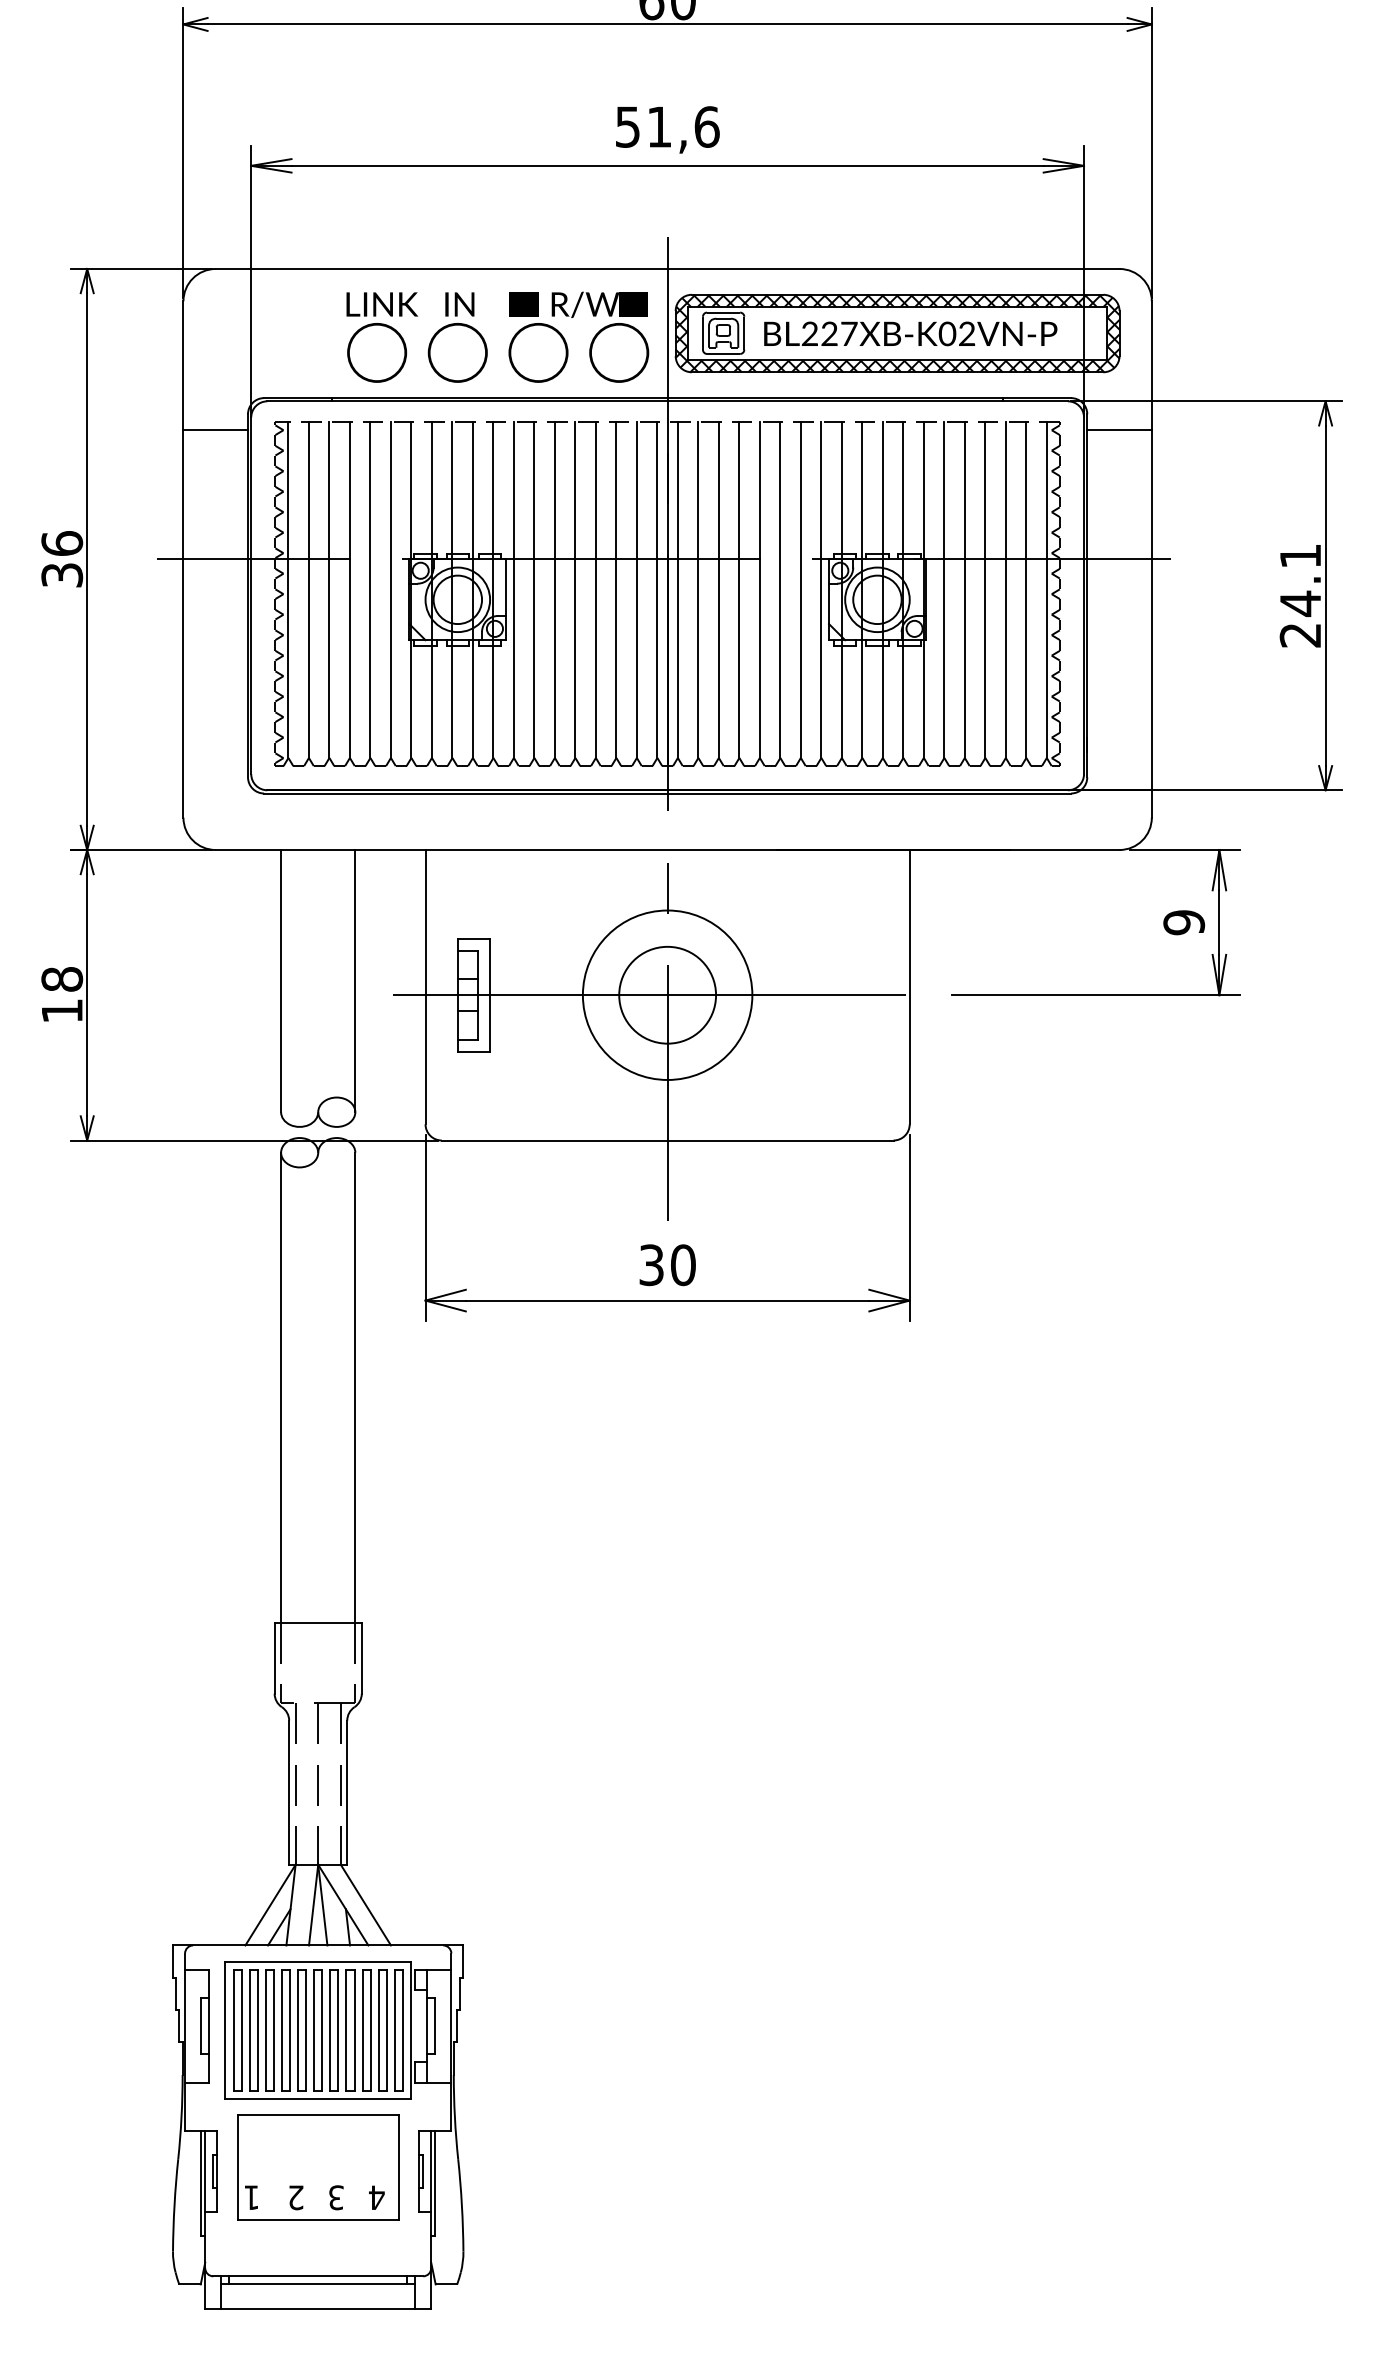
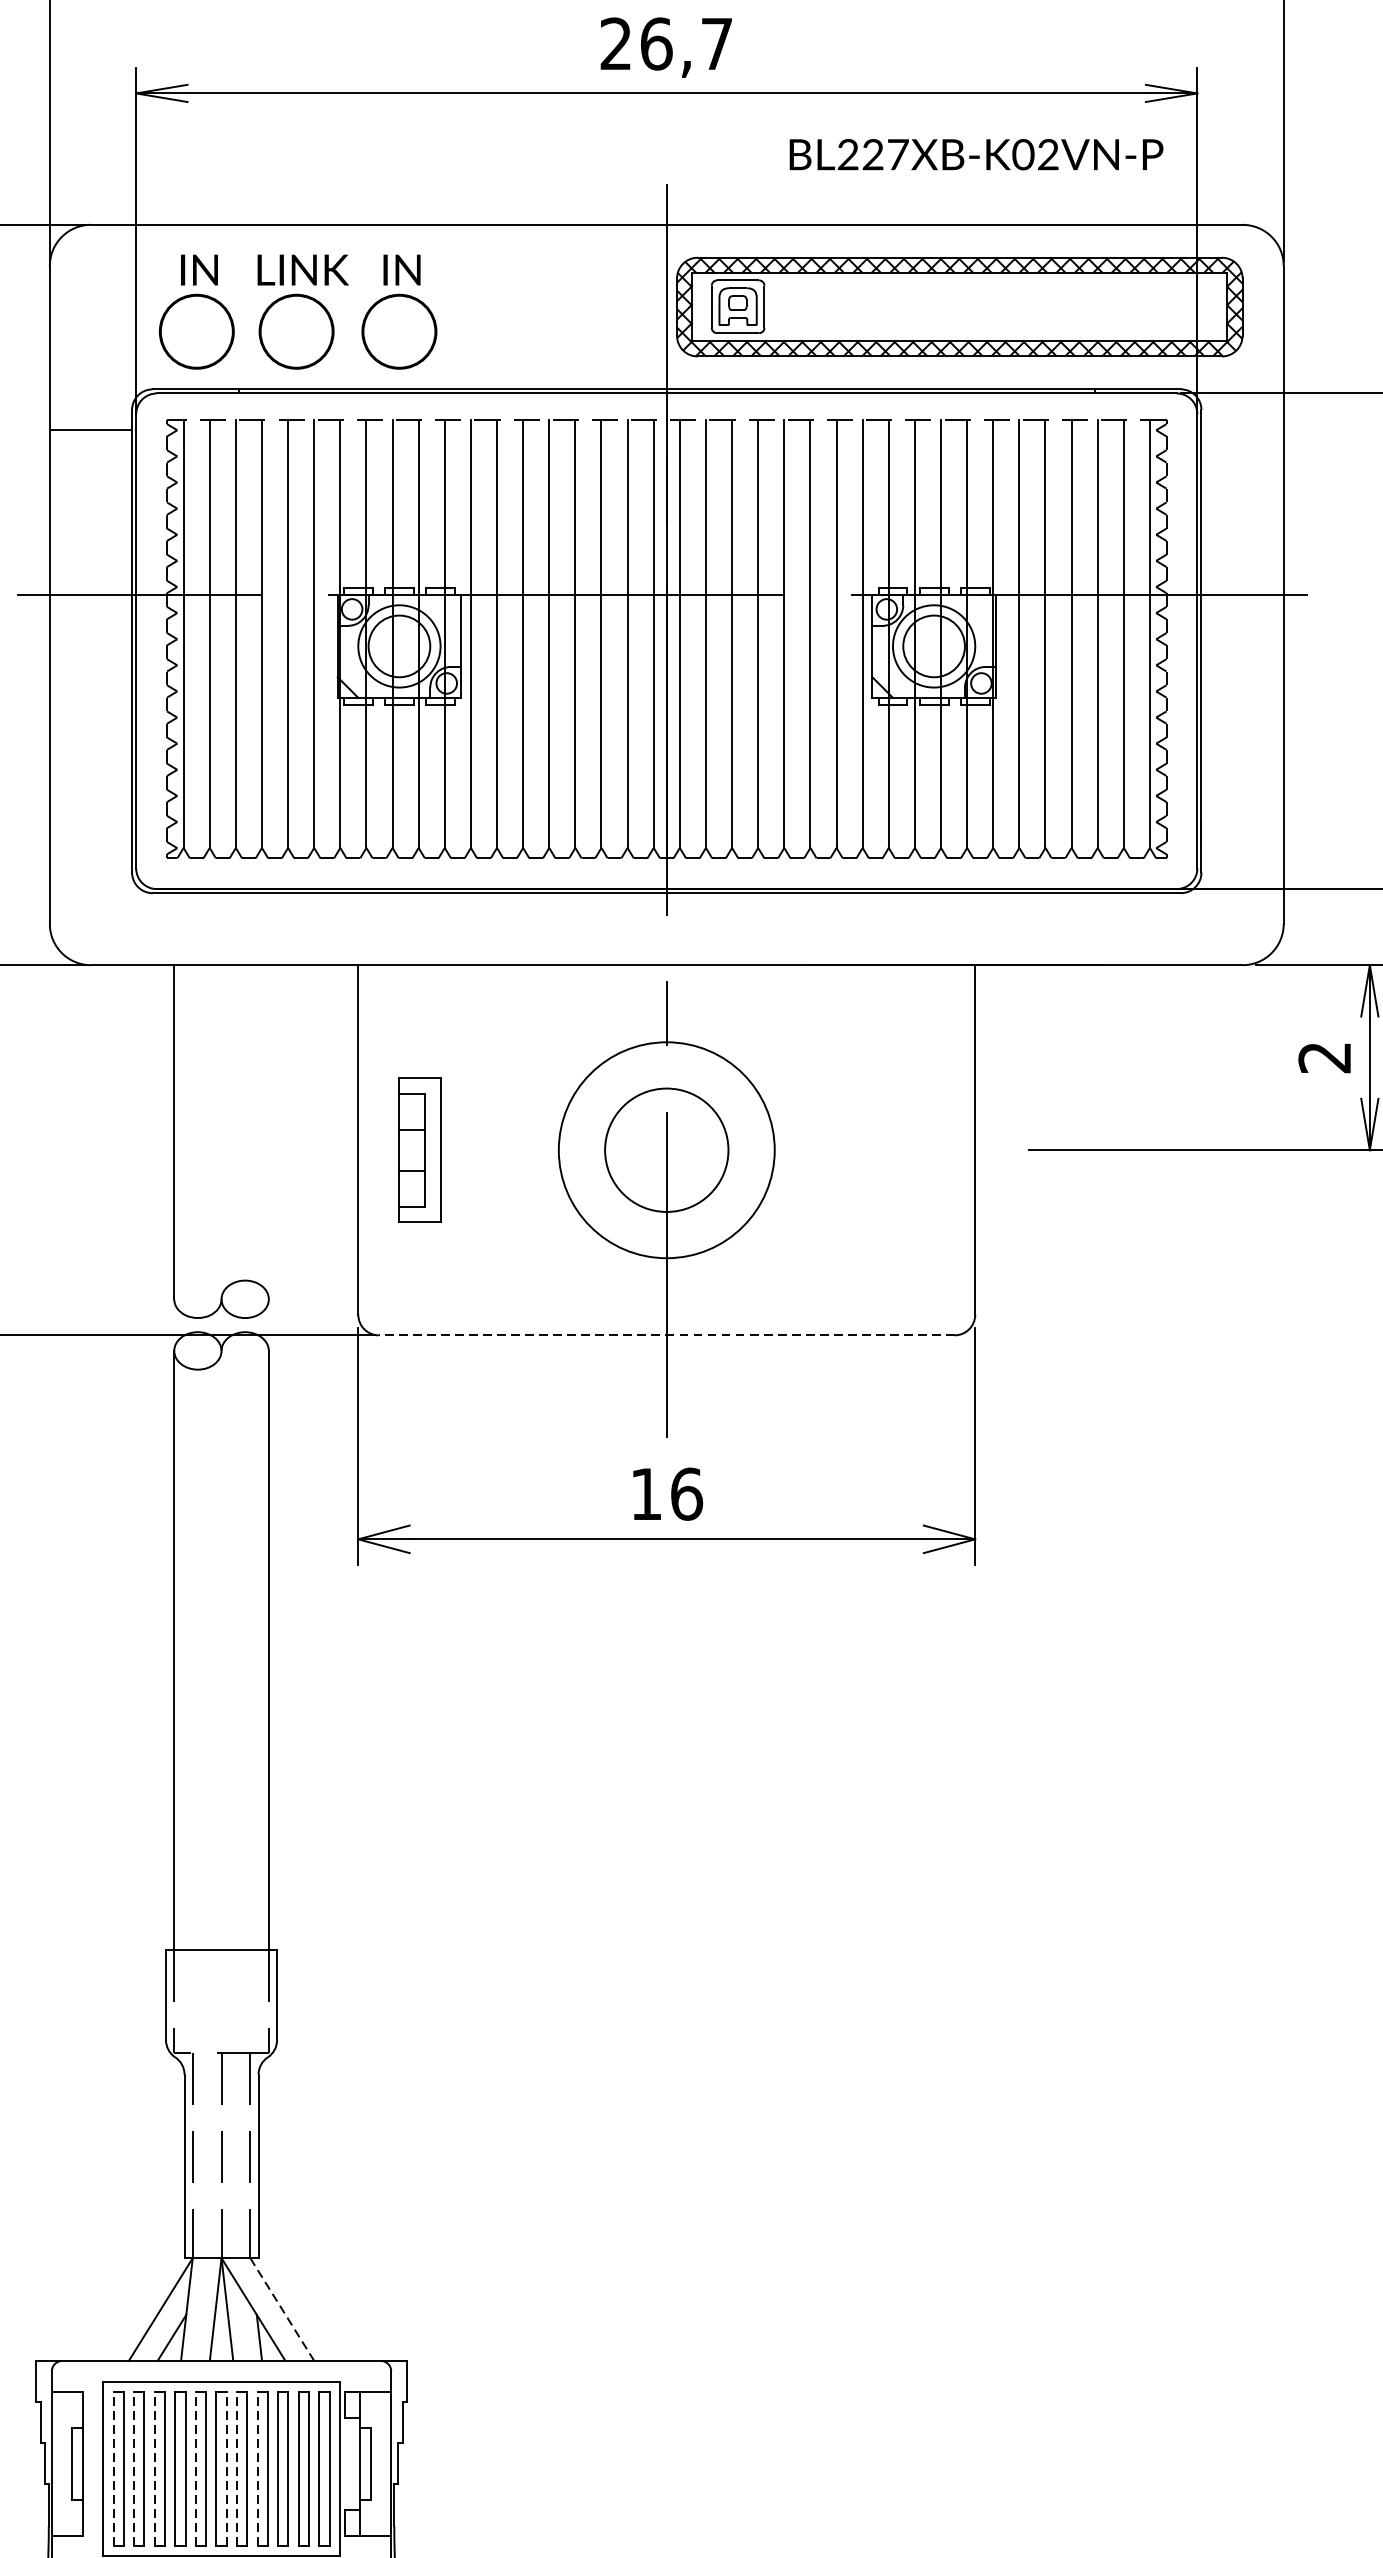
text: (667, 126) -> (666, 43), 51,6 -> 26,7
text: (910, 333) -> (976, 154), moved
part: (298, 337) -> (196, 312), added
part: (566, 341) -> (537, 317), removed
line: (1119, 430) -> (1242, 430), removed
text: (1184, 922) -> (1325, 1057), 9 -> 2
line: (355, 981) -> (269, 1132), removed
line: (667, 995) -> (666, 1150), removed
line: (667, 1140) -> (666, 1335), solid -> dashed
text: (667, 1265) -> (666, 1494), 30 -> 16
line: (365, 1905) -> (281, 2310), solid -> dashed
line: (233, 2030) -> (113, 2469), solid -> dashed
line: (249, 2030) -> (133, 2469), solid -> dashed
line: (265, 2030) -> (154, 2469), solid -> dashed
line: (298, 2030) -> (196, 2469), solid -> dashed
line: (322, 2030) -> (227, 2469), solid -> dashed
line: (330, 2030) -> (237, 2469), solid -> dashed
line: (346, 2030) -> (257, 2469), solid -> dashed

